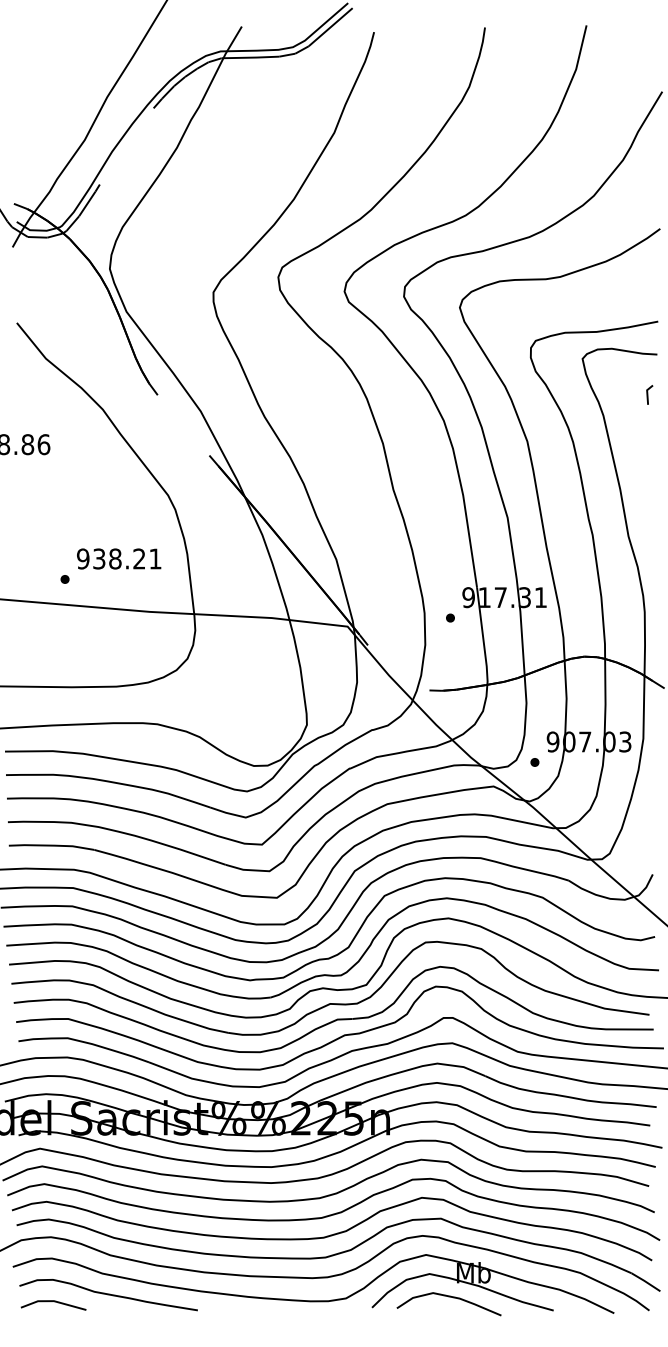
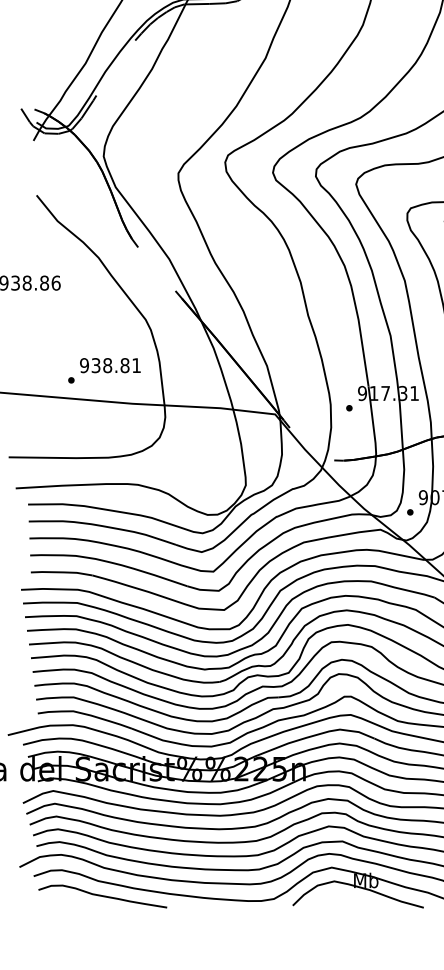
text: (139, 558) -> (125, 365), 938.21 -> 938.81
curve: (448, 1297) -> (347, 898), removed
line: (54, 1302) -> (63, 901), removed

